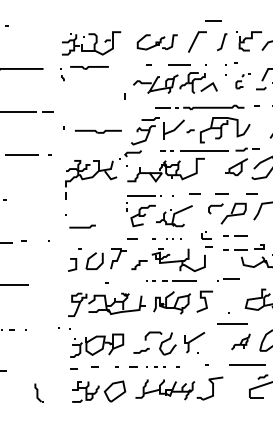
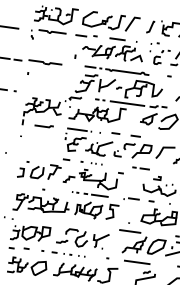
line: (213, 20) -> (81, 35), moved
part: (157, 42) -> (103, 21), size x1.43
part: (242, 81) -> (161, 57), size x1.43
part: (199, 107) -> (117, 70), moved
part: (98, 131) -> (45, 62), moved
line: (251, 193) -> (156, 139), removed
line: (82, 226) -> (44, 125), moved
part: (206, 235) -> (118, 153), moved
line: (235, 249) -> (139, 177), removed
line: (255, 278) -> (151, 200), added
part: (240, 341) -> (134, 244), size x1.67
part: (170, 366) -> (81, 255), size x0.62

